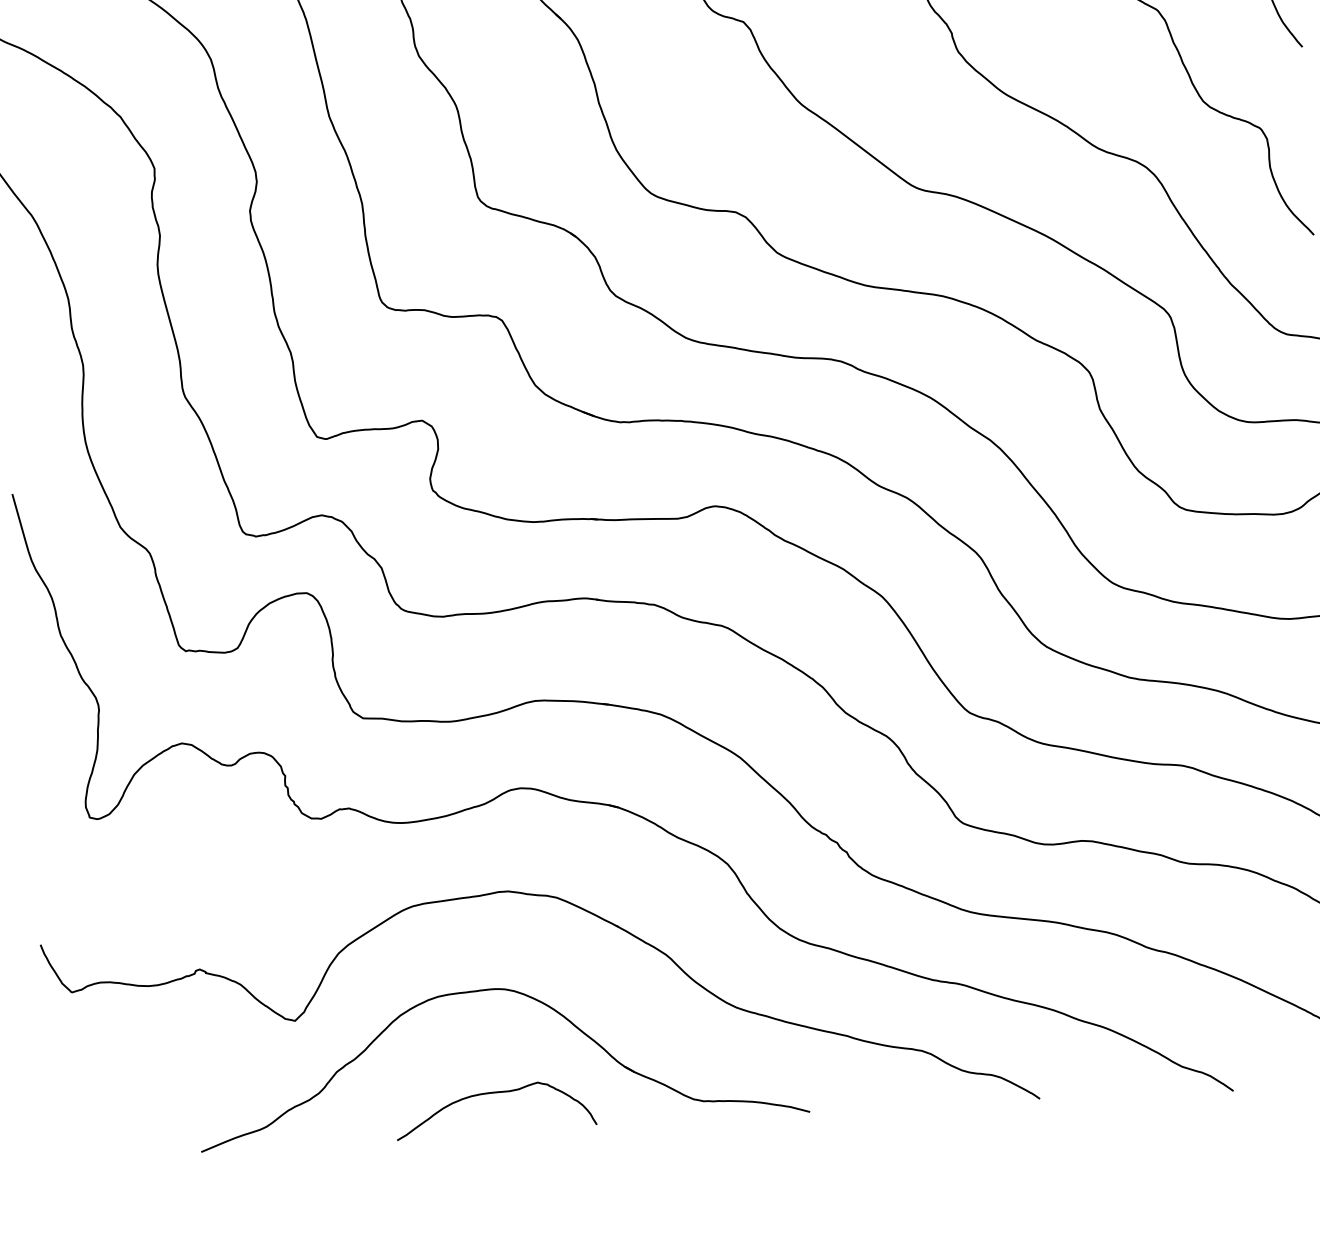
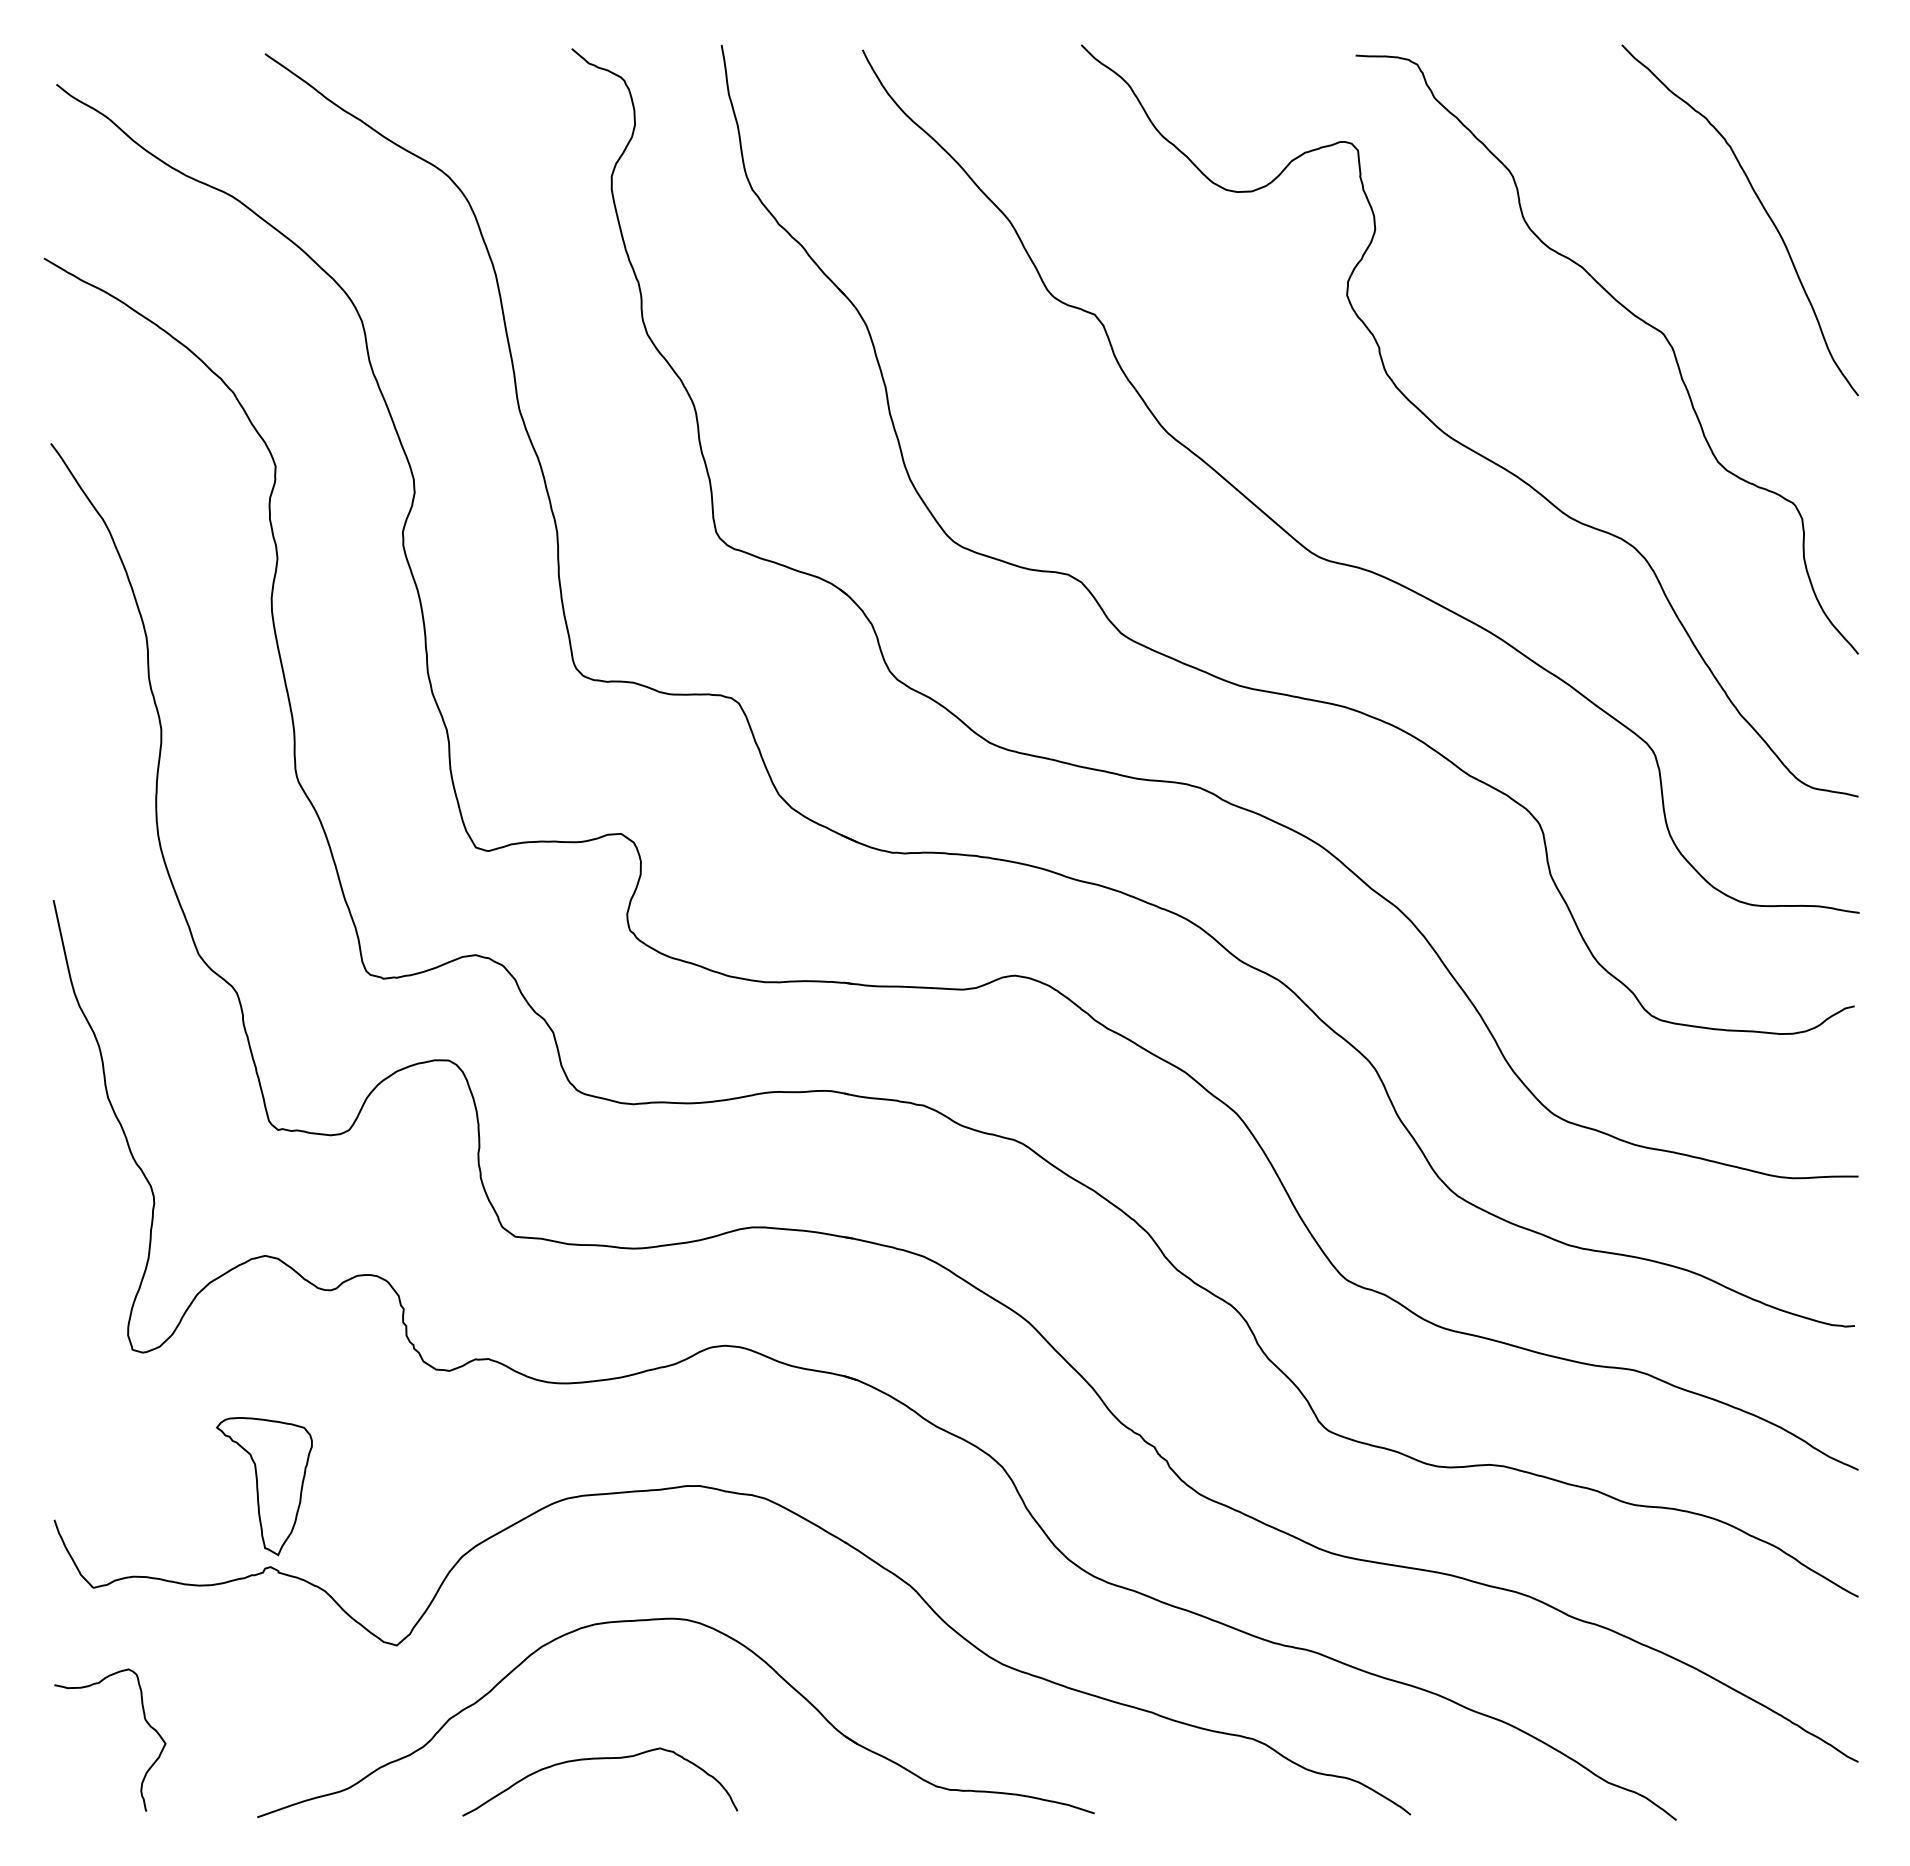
part: (191, 911) -> (264, 1486), added
curve: (115, 1087) -> (145, 1721), added
curve: (494, 1093) -> (600, 1759), moved

